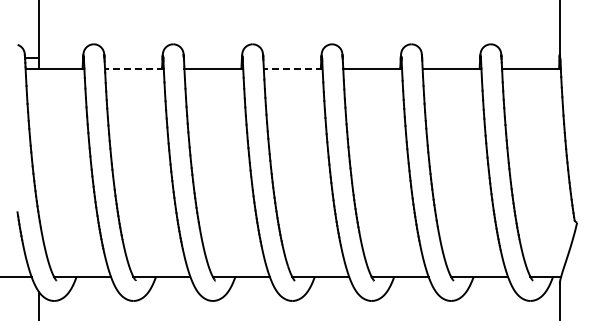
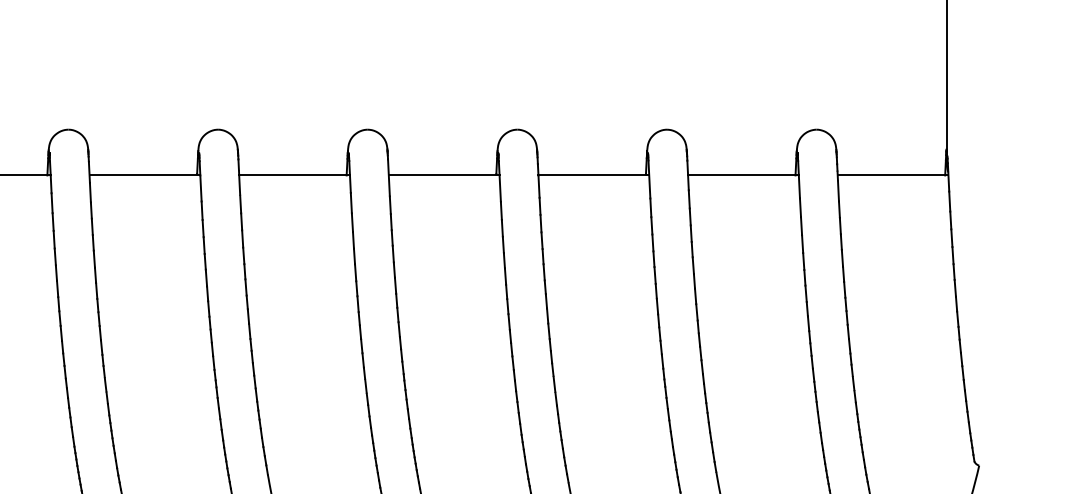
line: (133, 68) -> (143, 175), dashed -> solid
line: (292, 68) -> (442, 175), dashed -> solid

